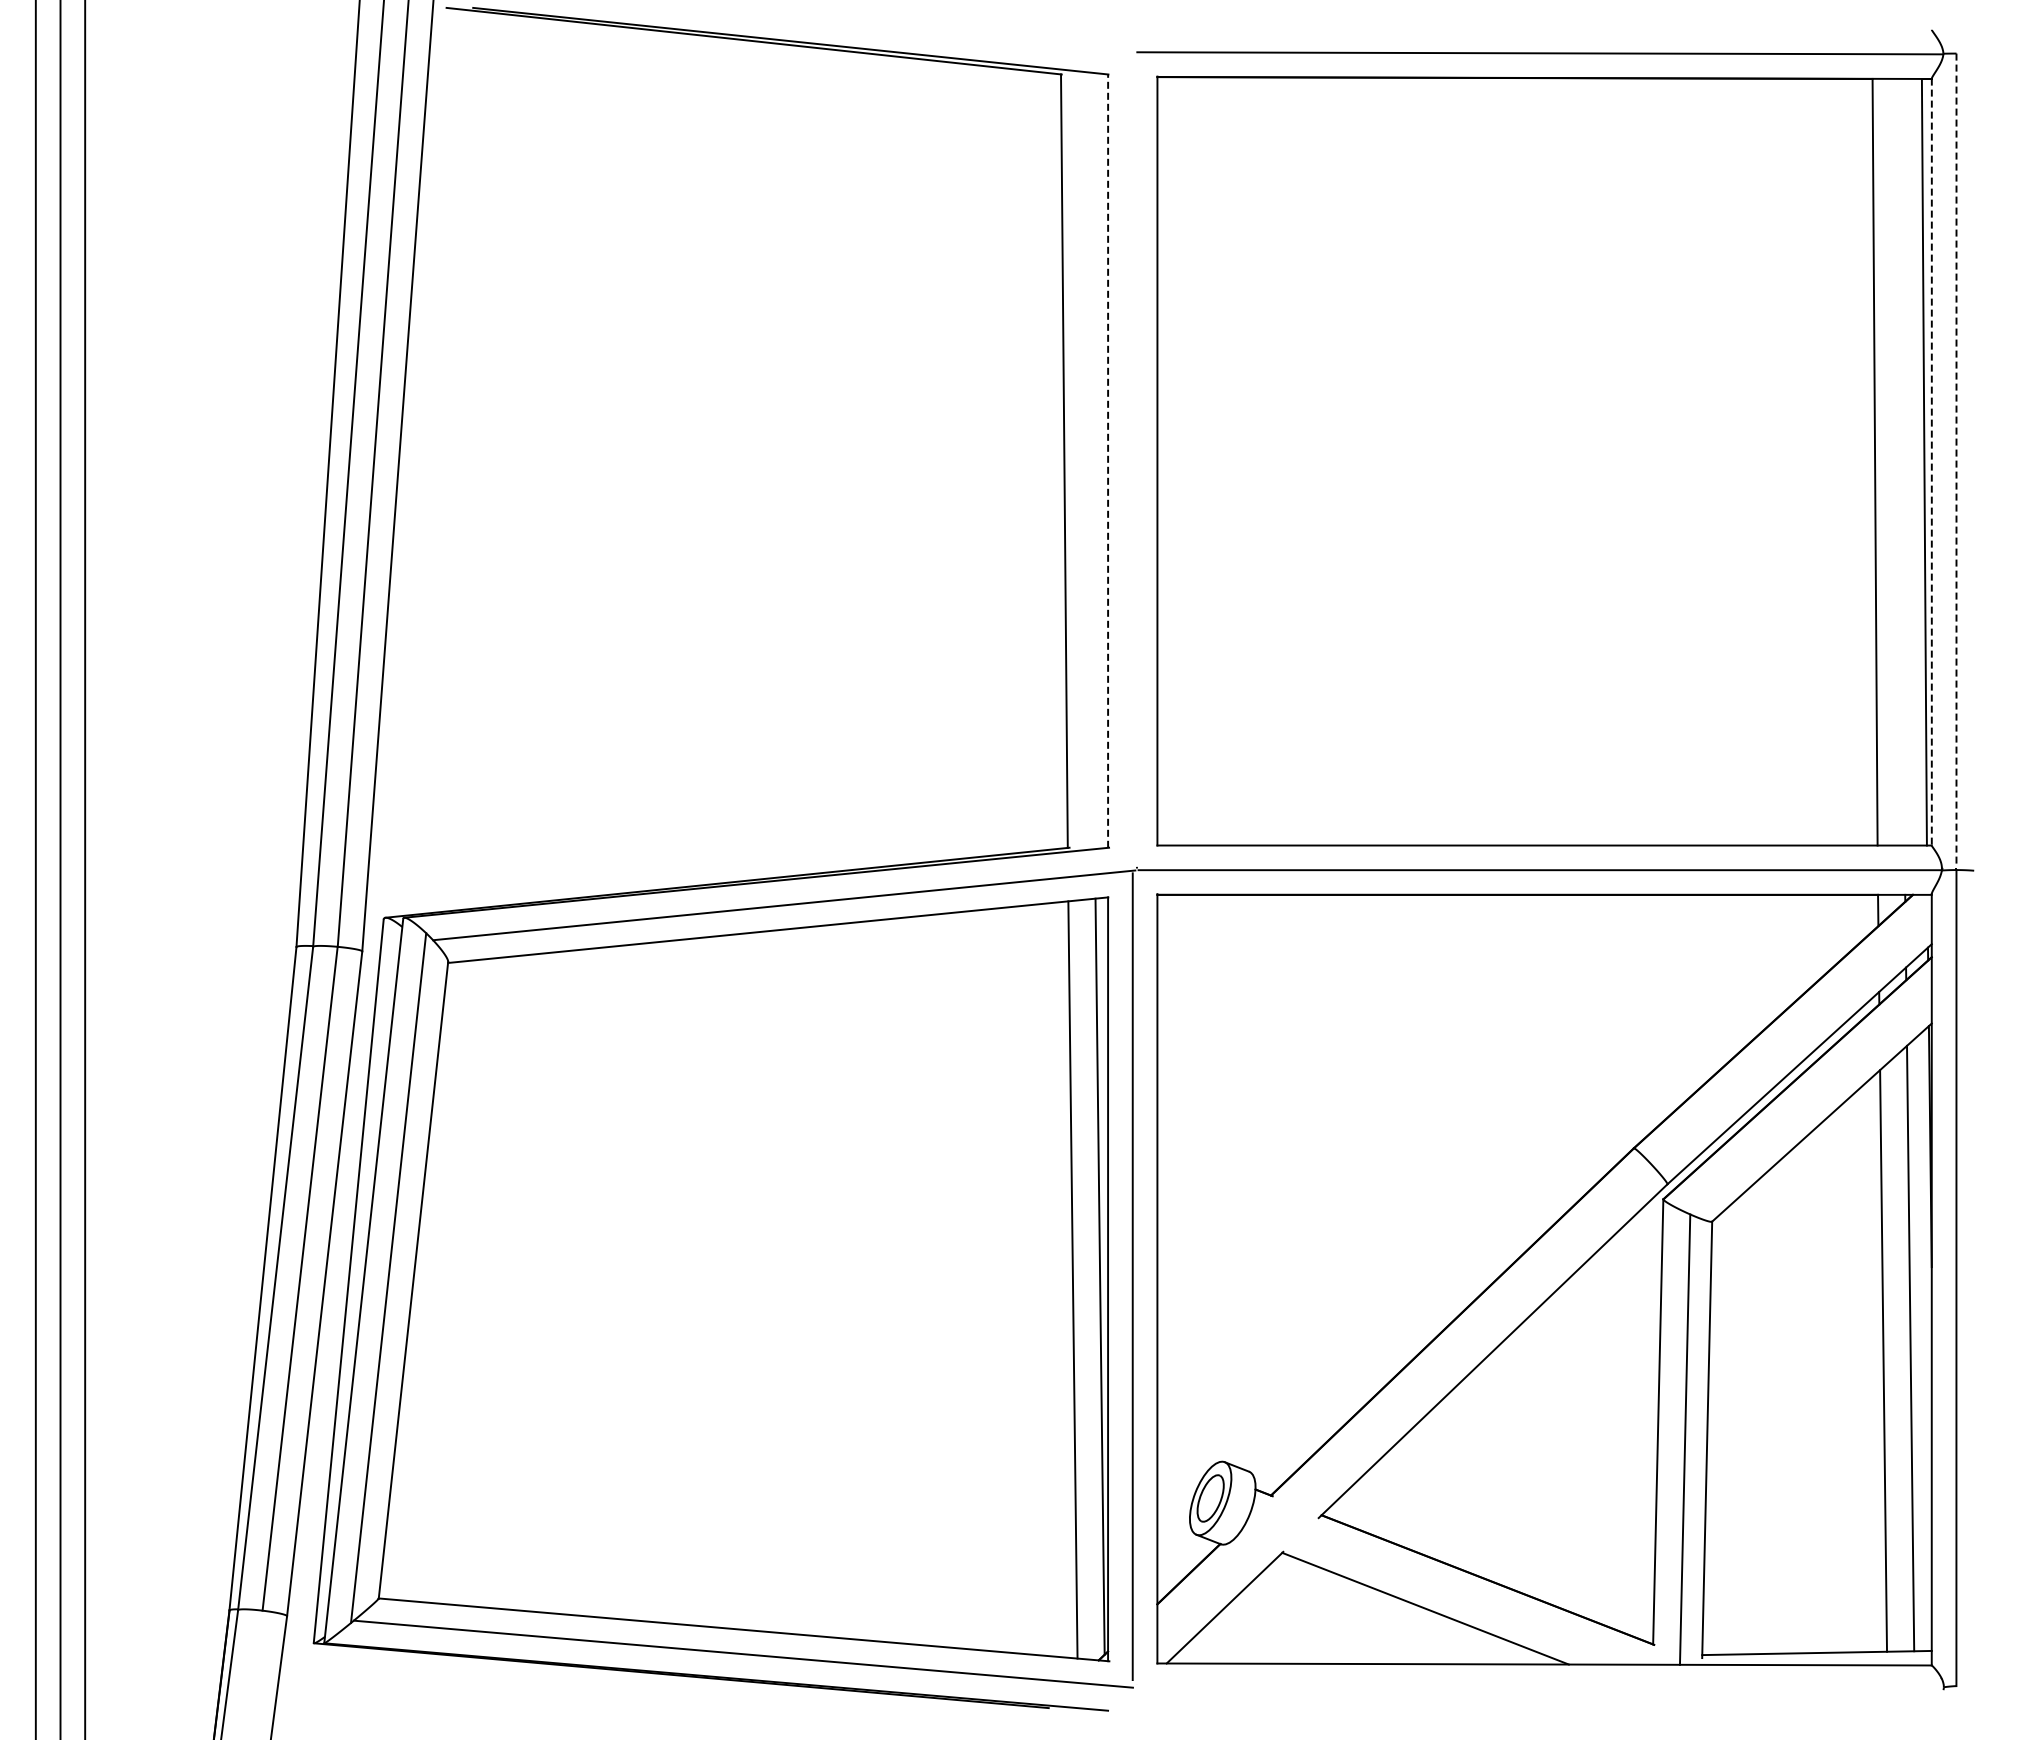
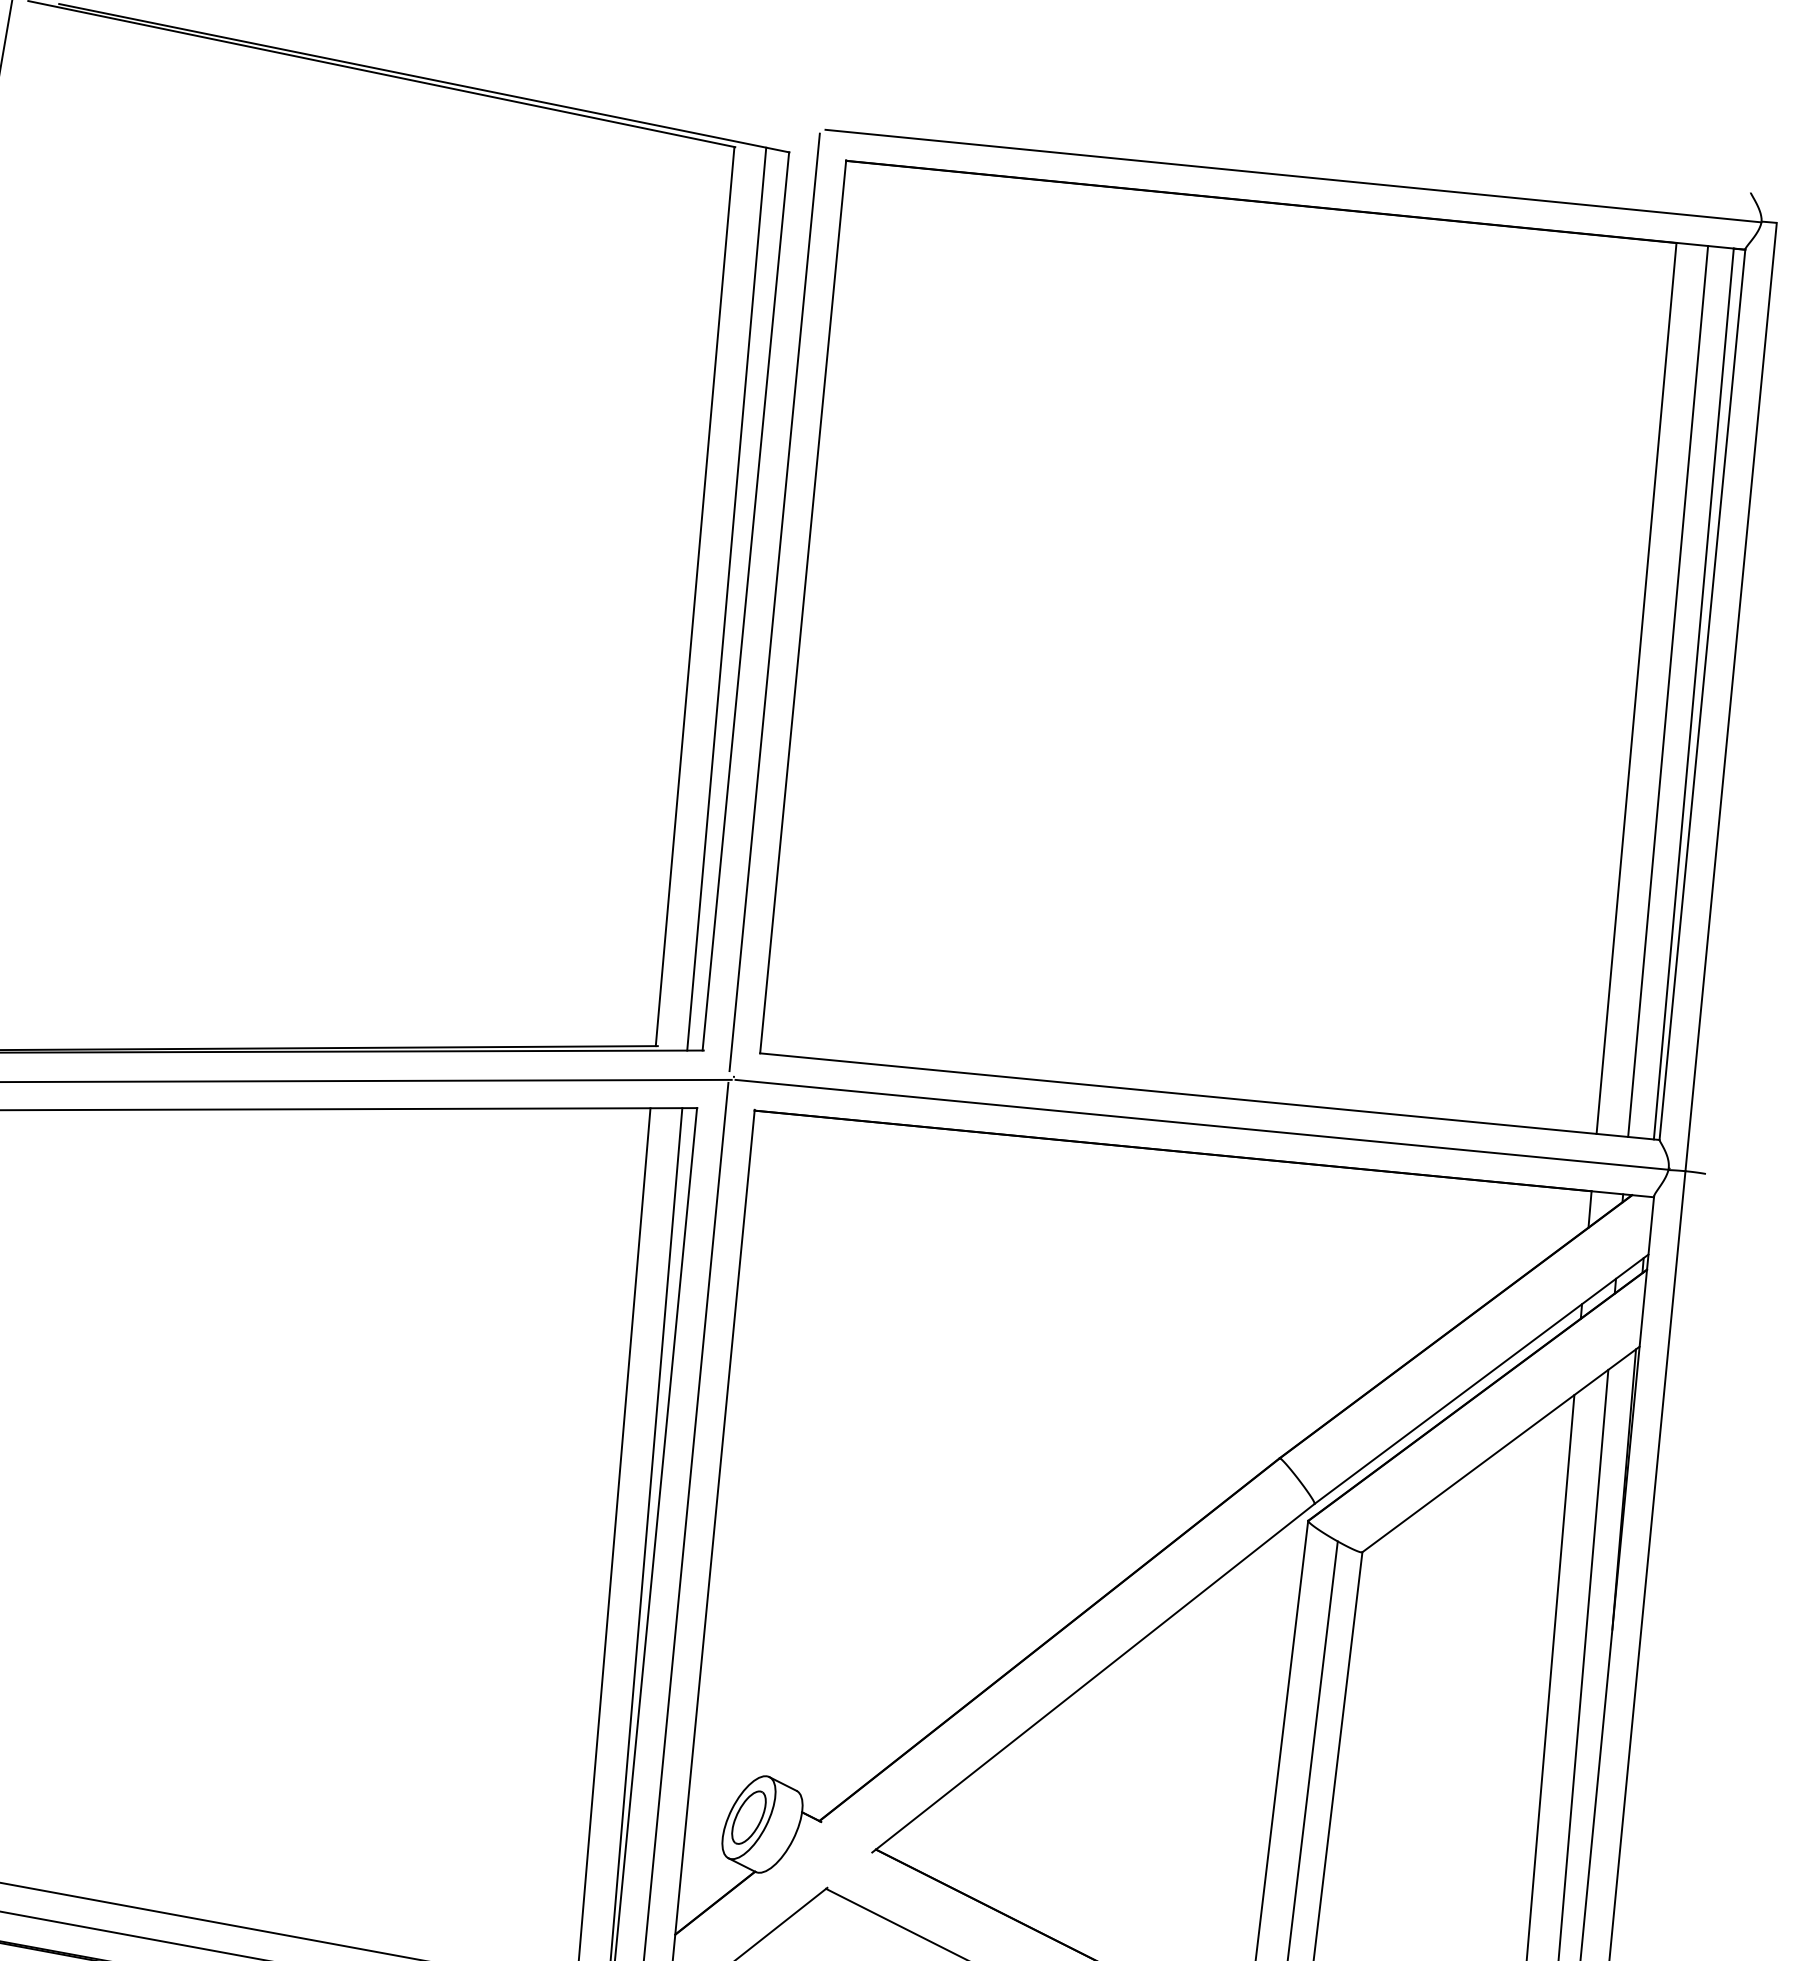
line: (1132, 459) -> (774, 602), added
line: (1091, 460) -> (726, 598), added
line: (1108, 461) -> (746, 601), dashed -> solid
line: (1901, 461) -> (1667, 690), added
line: (1931, 462) -> (1702, 695), dashed -> solid
line: (1956, 462) -> (1731, 697), dashed -> solid

